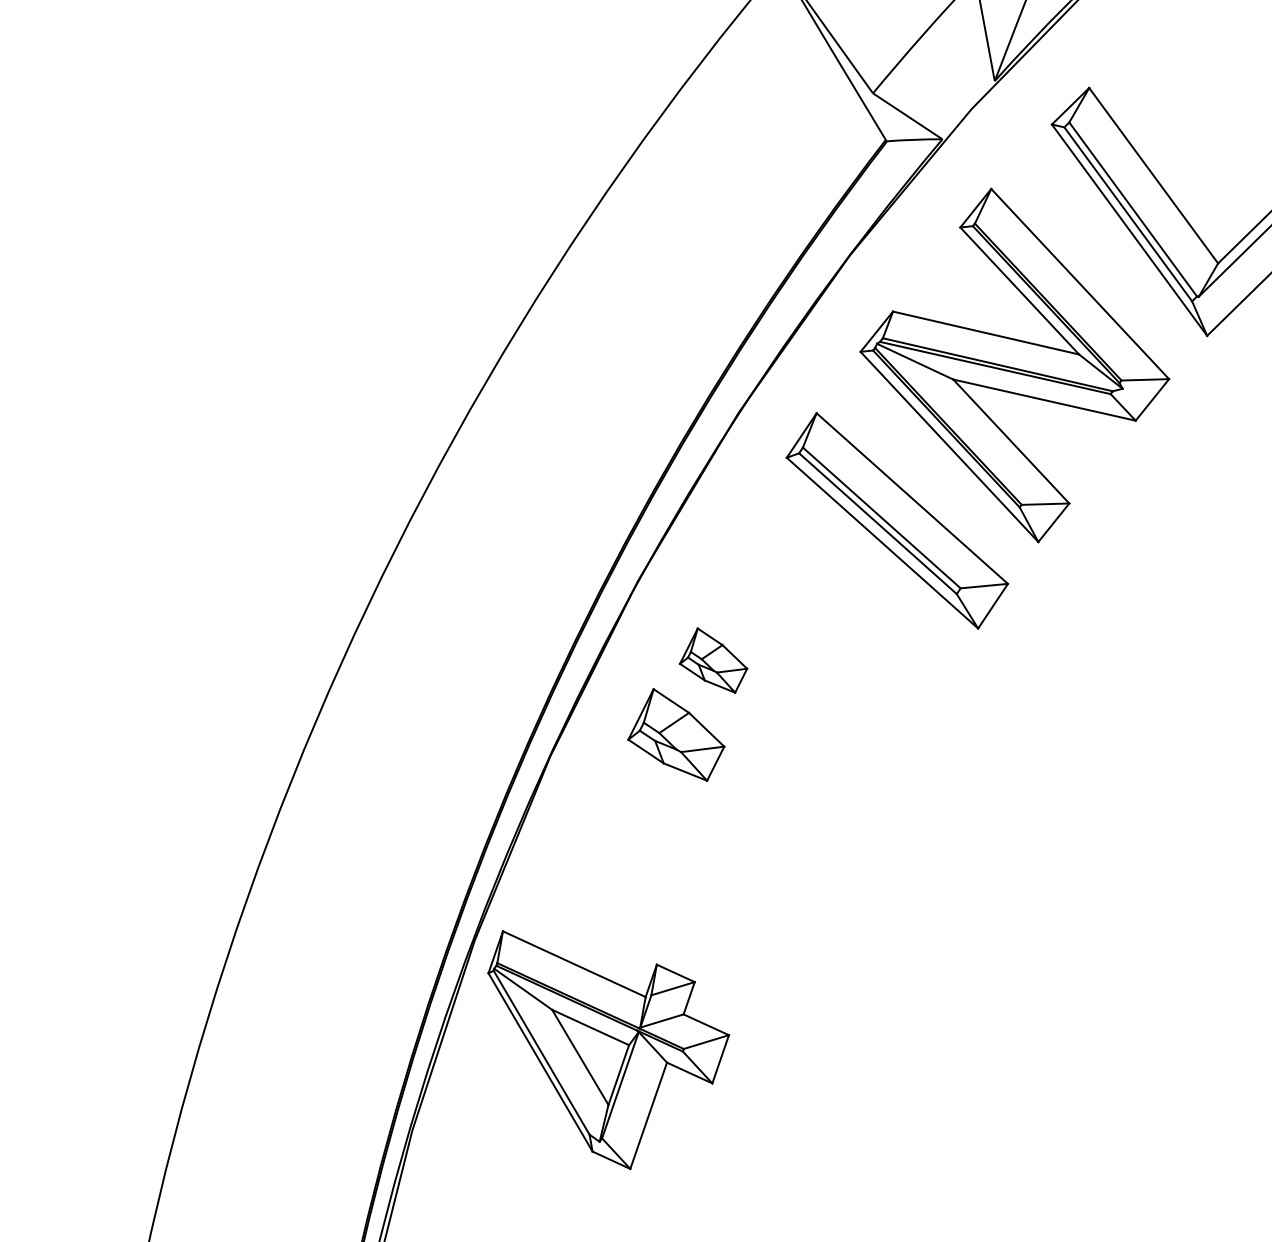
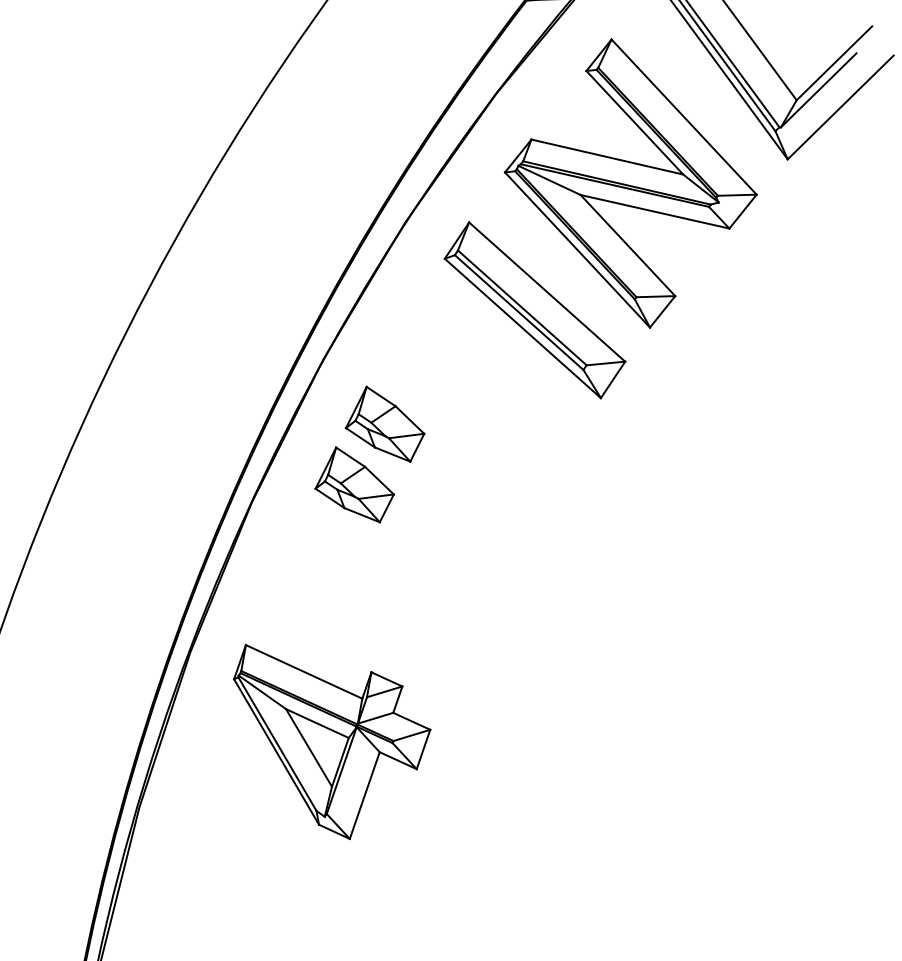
part: (713, 660) -> (385, 424), size x1.43
part: (608, 1050) -> (332, 742), moved

